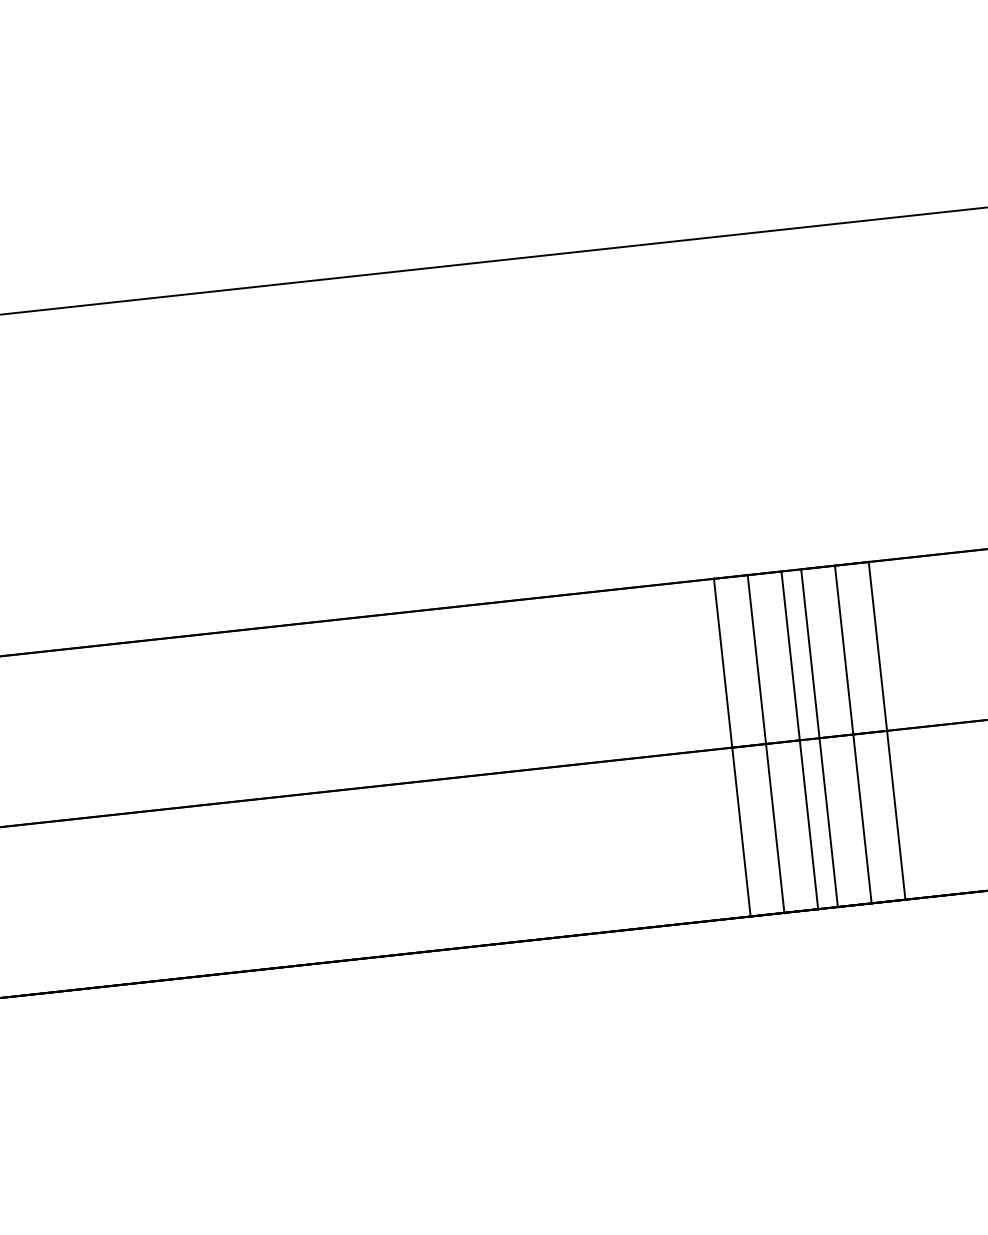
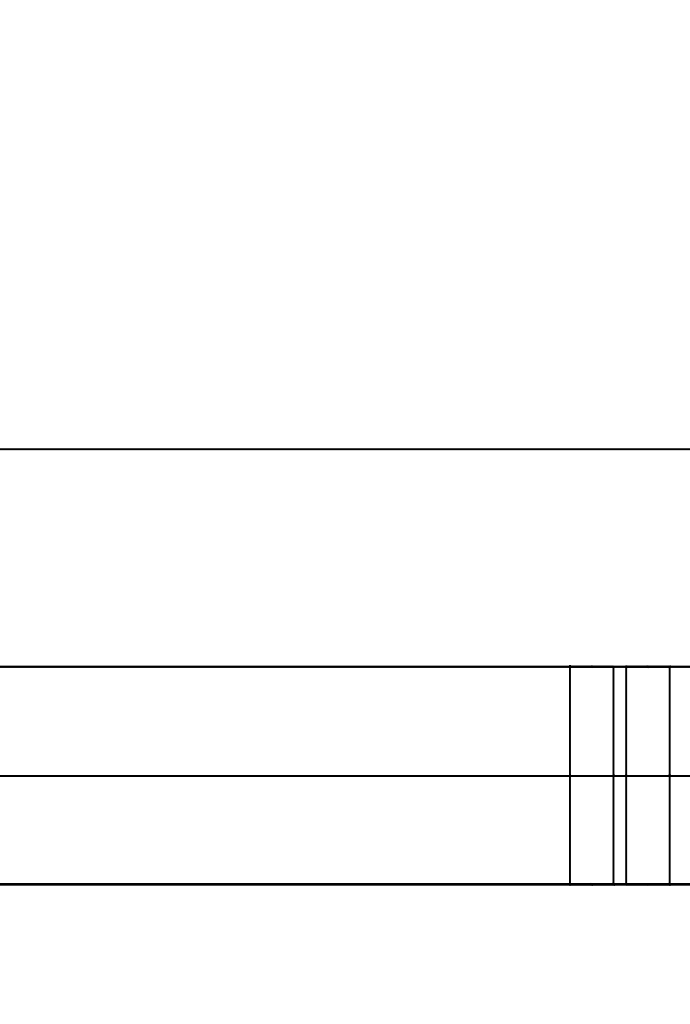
line: (852, 734) -> (647, 775), removed
line: (765, 744) -> (591, 775), removed

